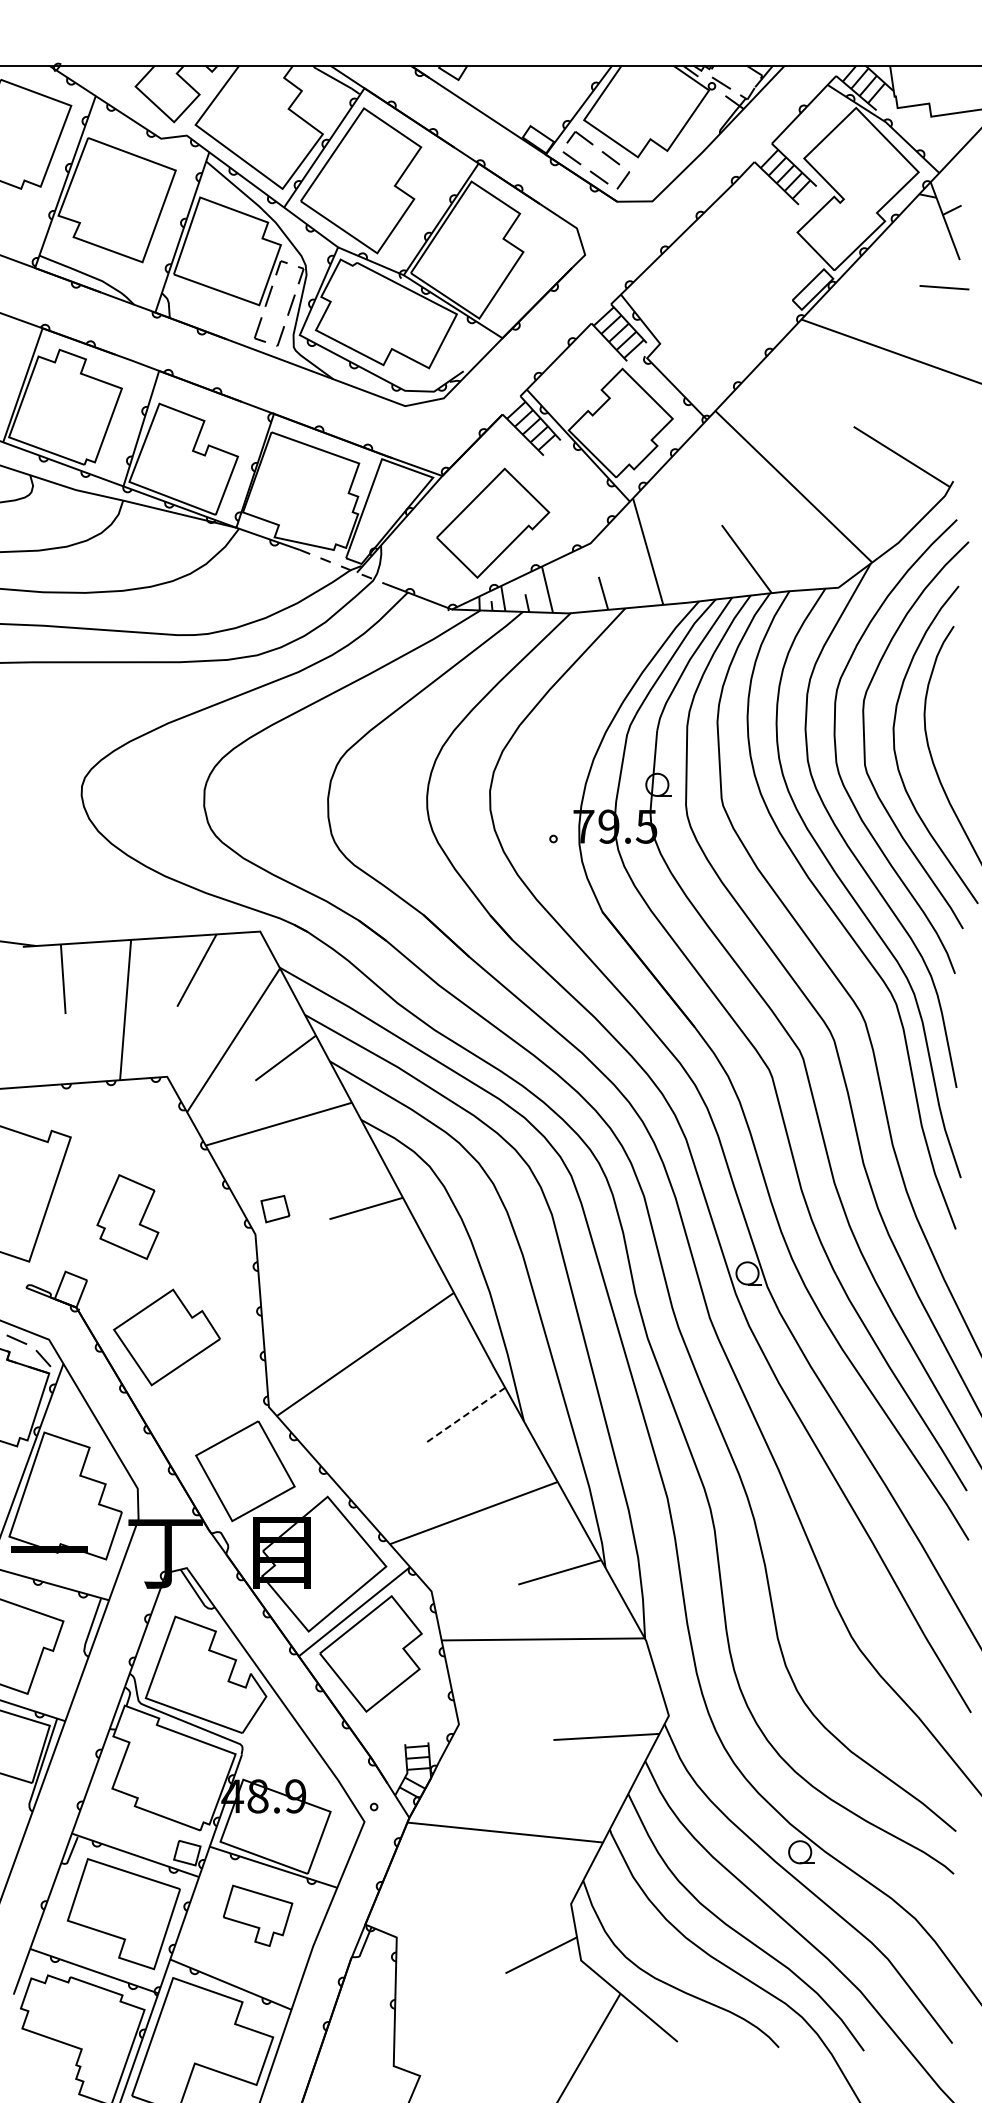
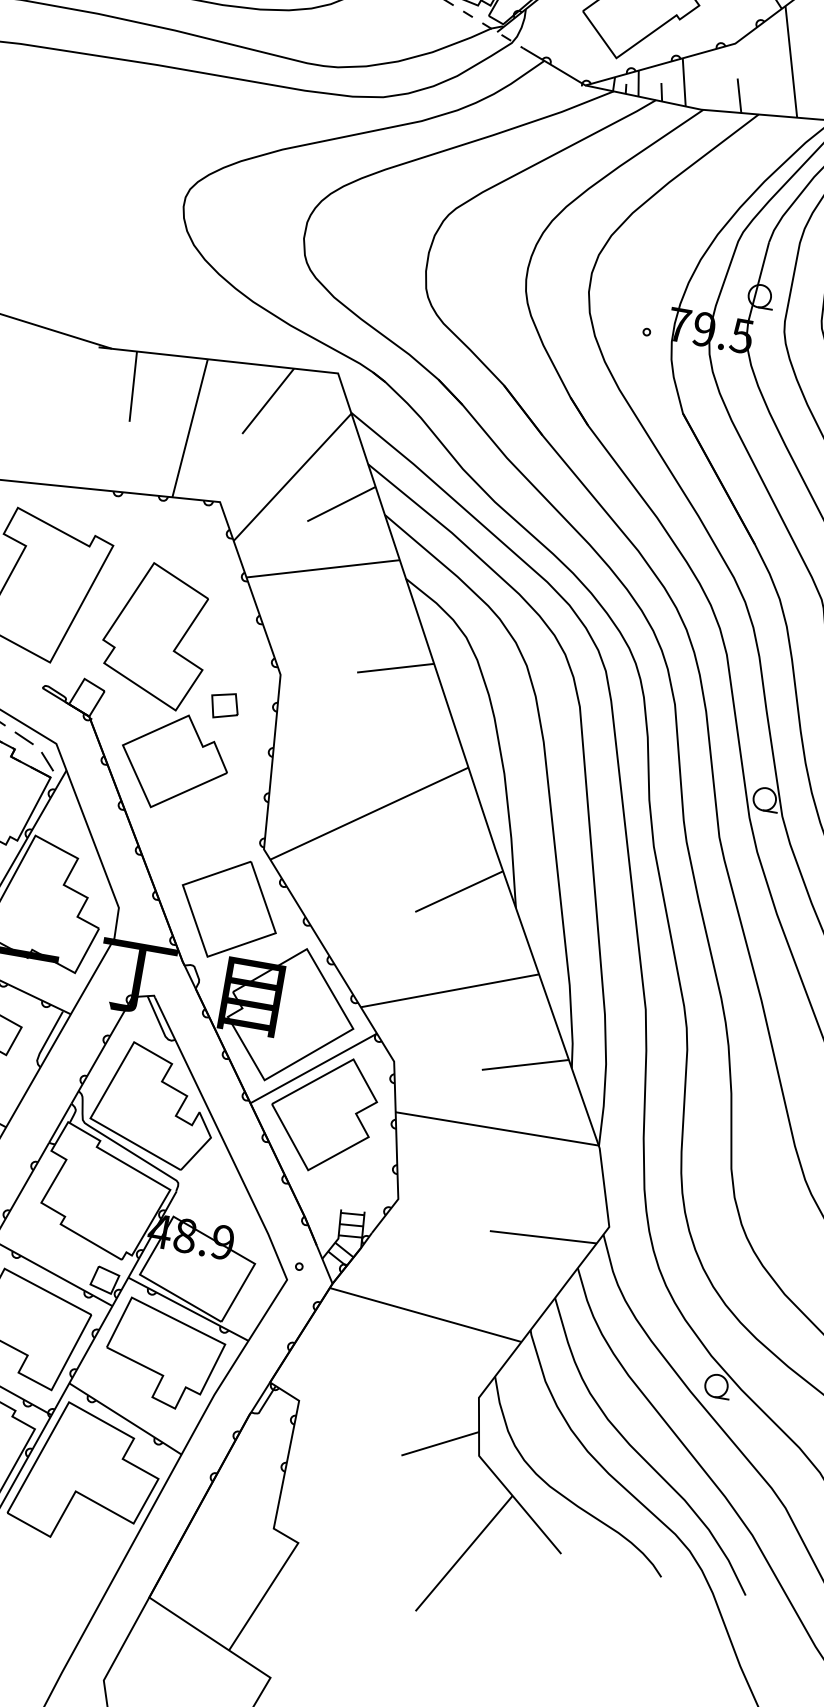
part: (275, 1208) -> (224, 705), moved
part: (127, 1216) -> (156, 634), size x1.67
line: (465, 1415) -> (458, 891), dashed -> solid
part: (257, 1915) -> (164, 1354), size x1.67

